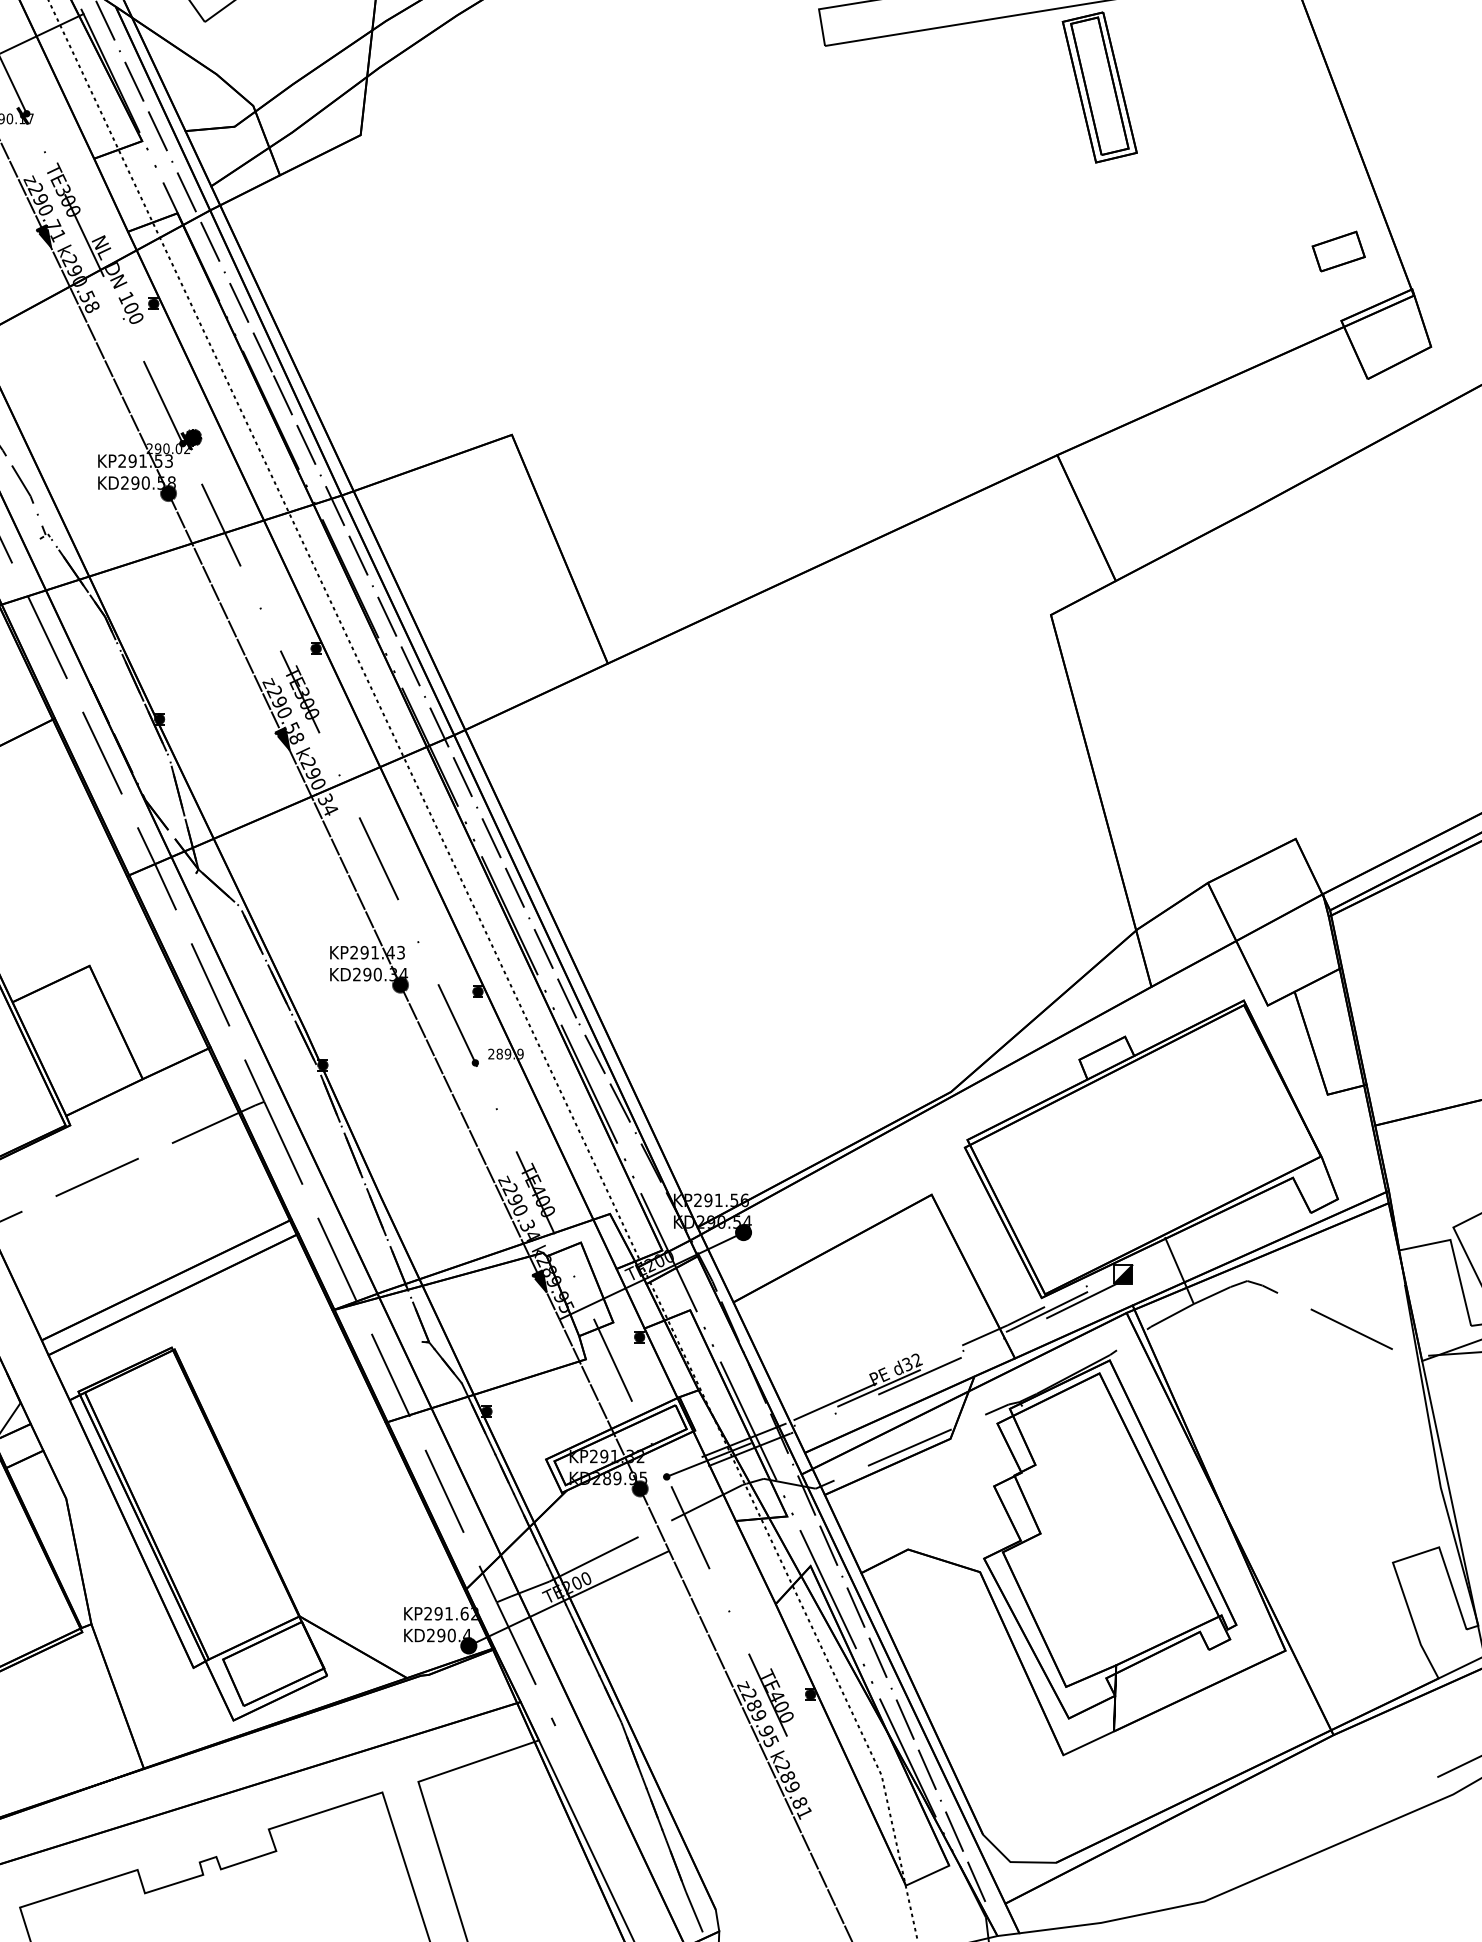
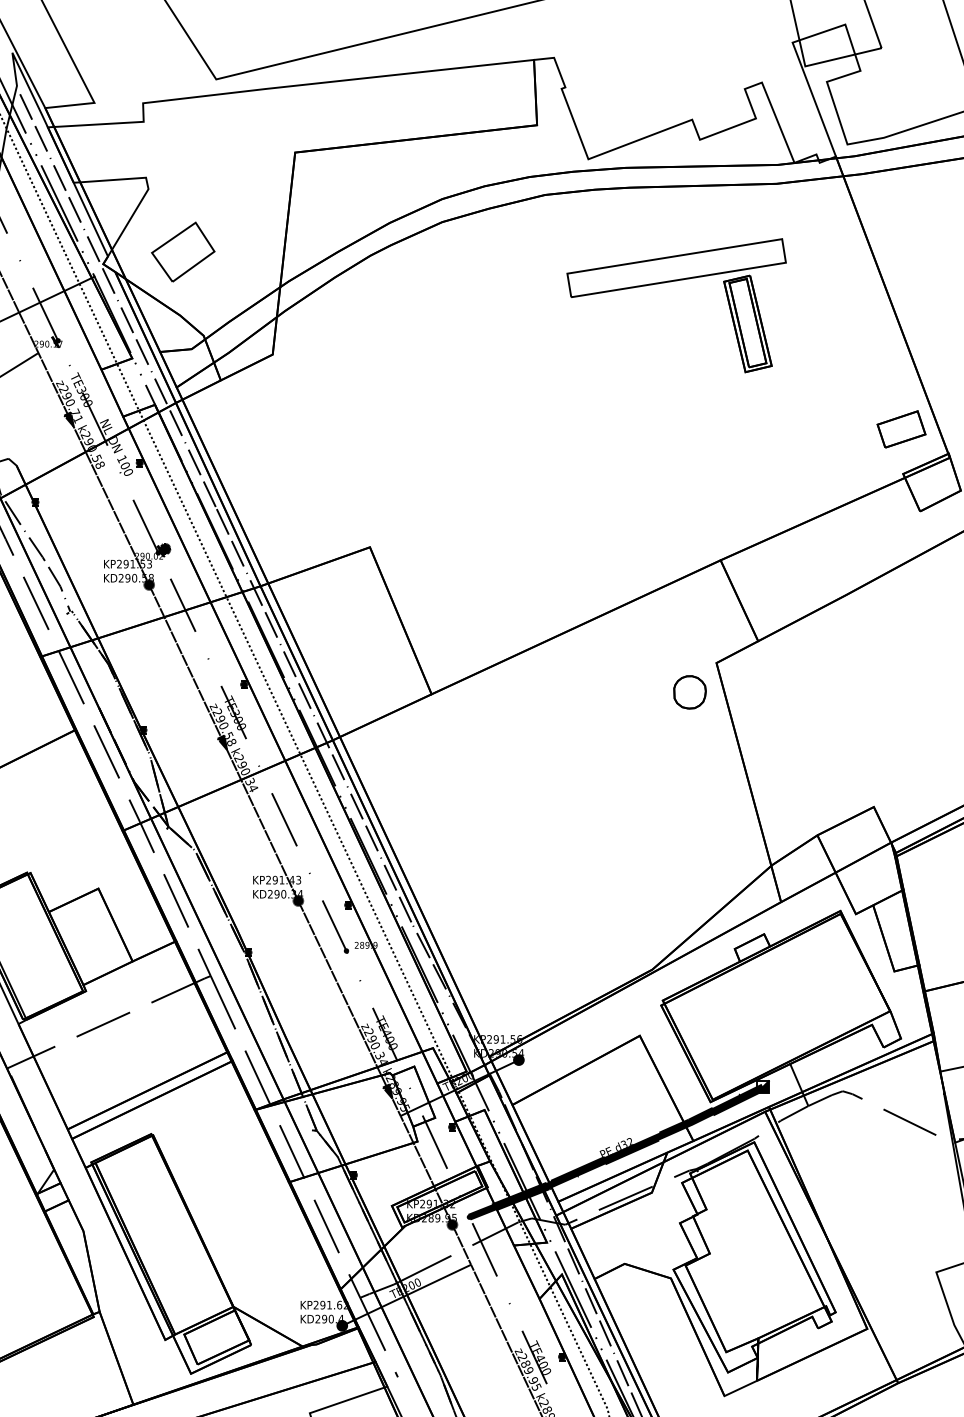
part: (1338, 251) -> (901, 429), size x1.43
part: (1008, 660) -> (689, 692), added
fill: (895, 1374) -> (616, 1151), added

